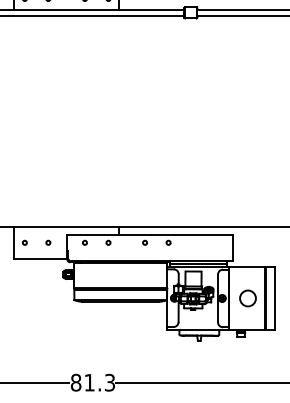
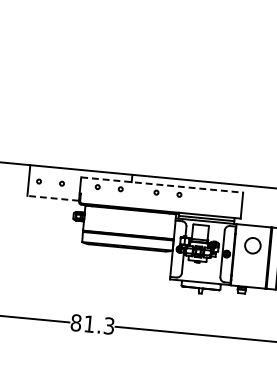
line: (150, 234) -> (162, 185), solid -> dashed
line: (40, 258) -> (52, 198), solid -> dashed
circle: (247, 298) -> (252, 245), moved

